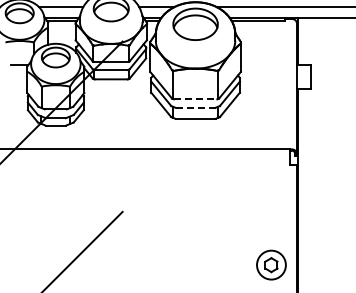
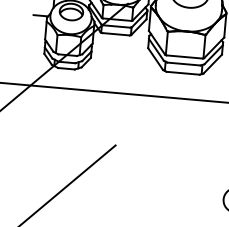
line: (195, 99) -> (184, 57), dashed -> solid
line: (195, 107) -> (183, 63), dashed -> solid

